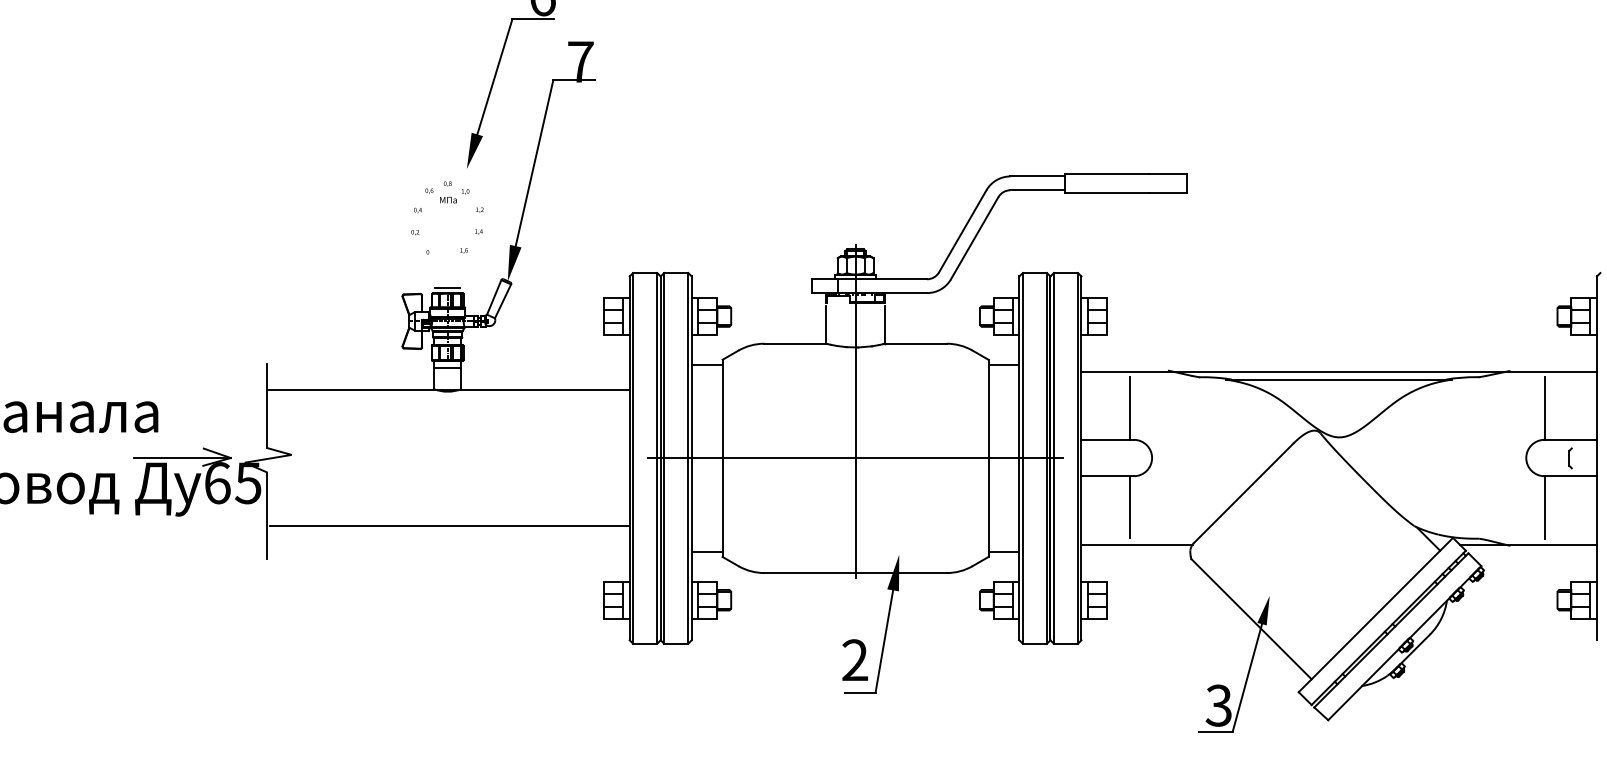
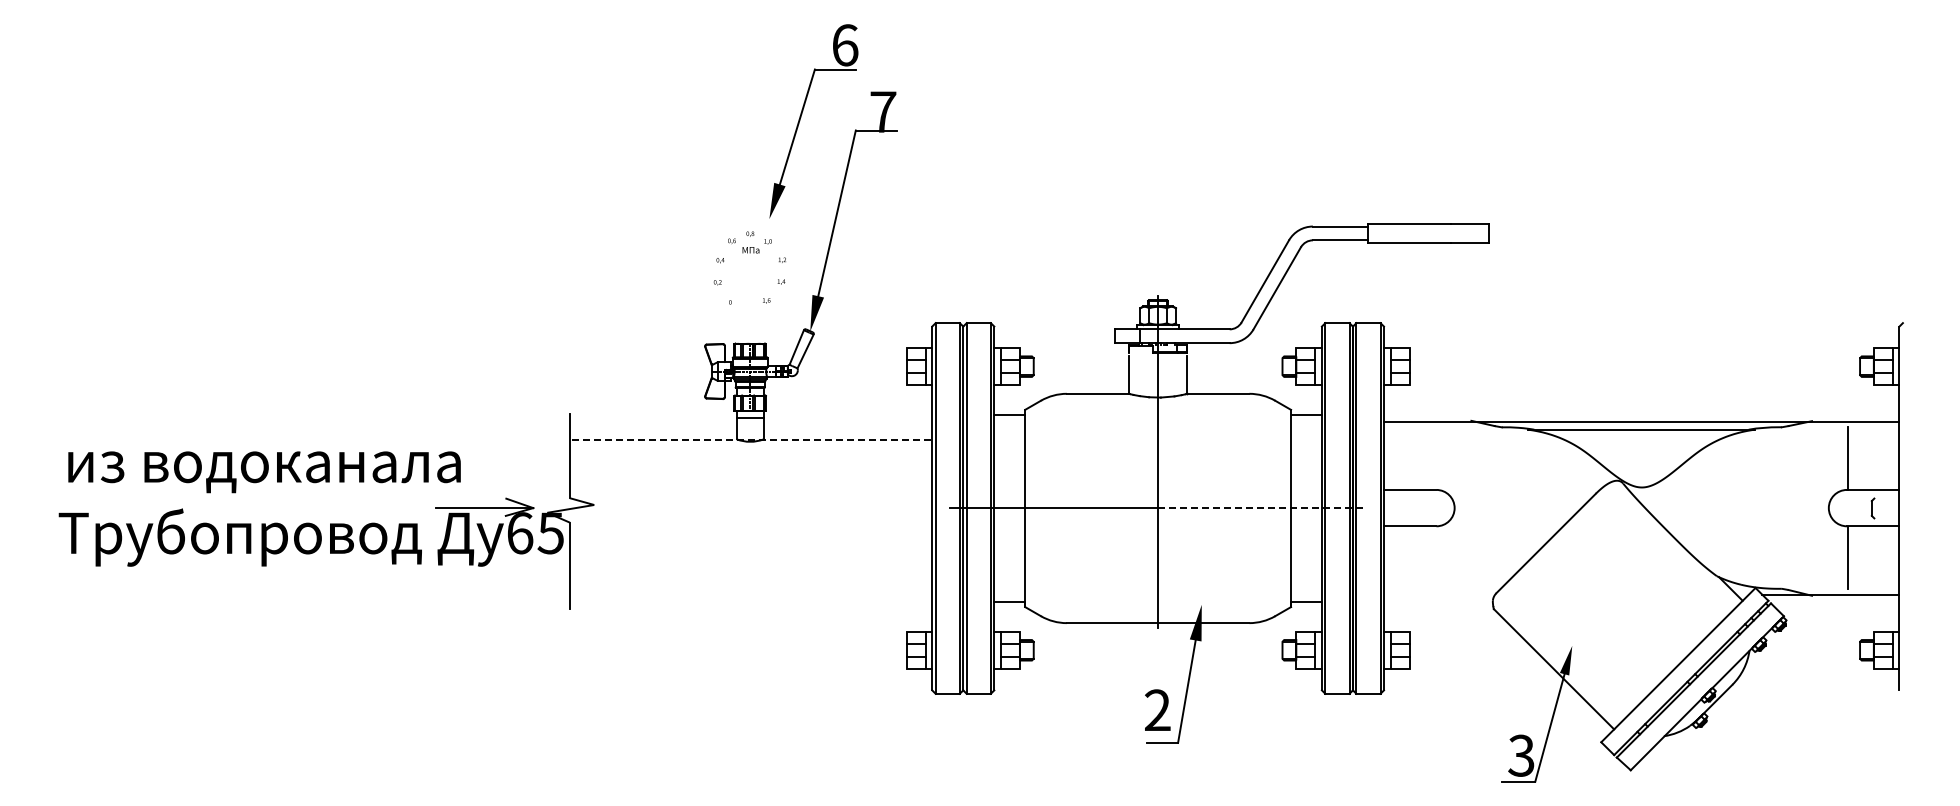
line: (446, 288) -> (749, 338), removed
line: (448, 389) -> (751, 439), solid -> dashed
line: (1129, 408) -> (1432, 458), removed
line: (959, 458) -> (1262, 508), solid -> dashed
line: (1129, 506) -> (1432, 556), removed
line: (448, 525) -> (751, 575), removed
line: (1136, 544) -> (1439, 594), removed

